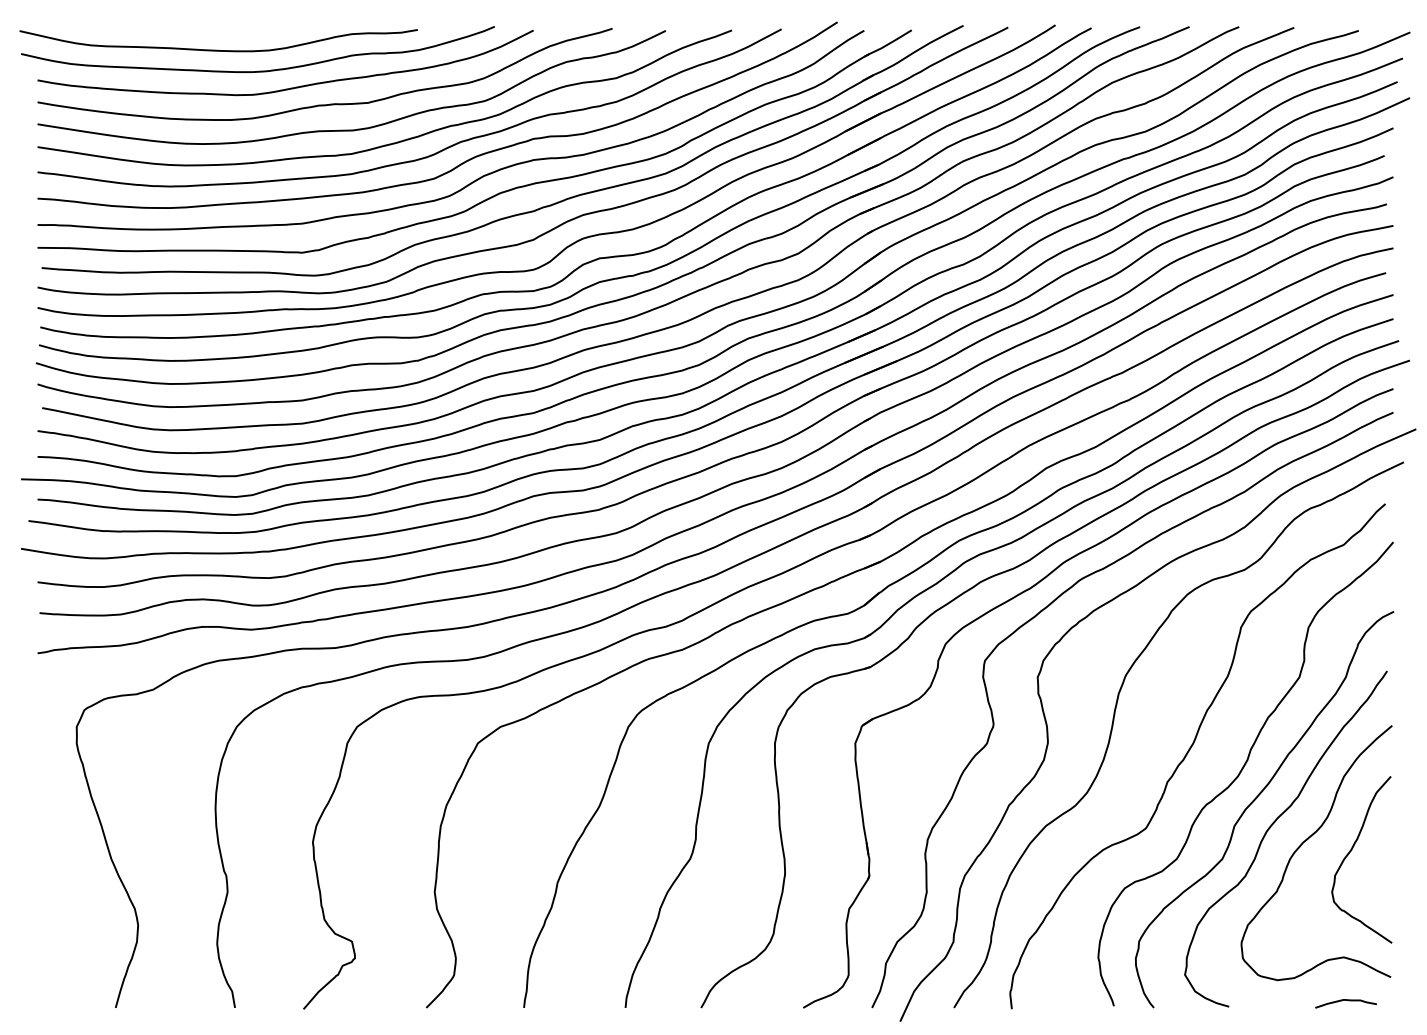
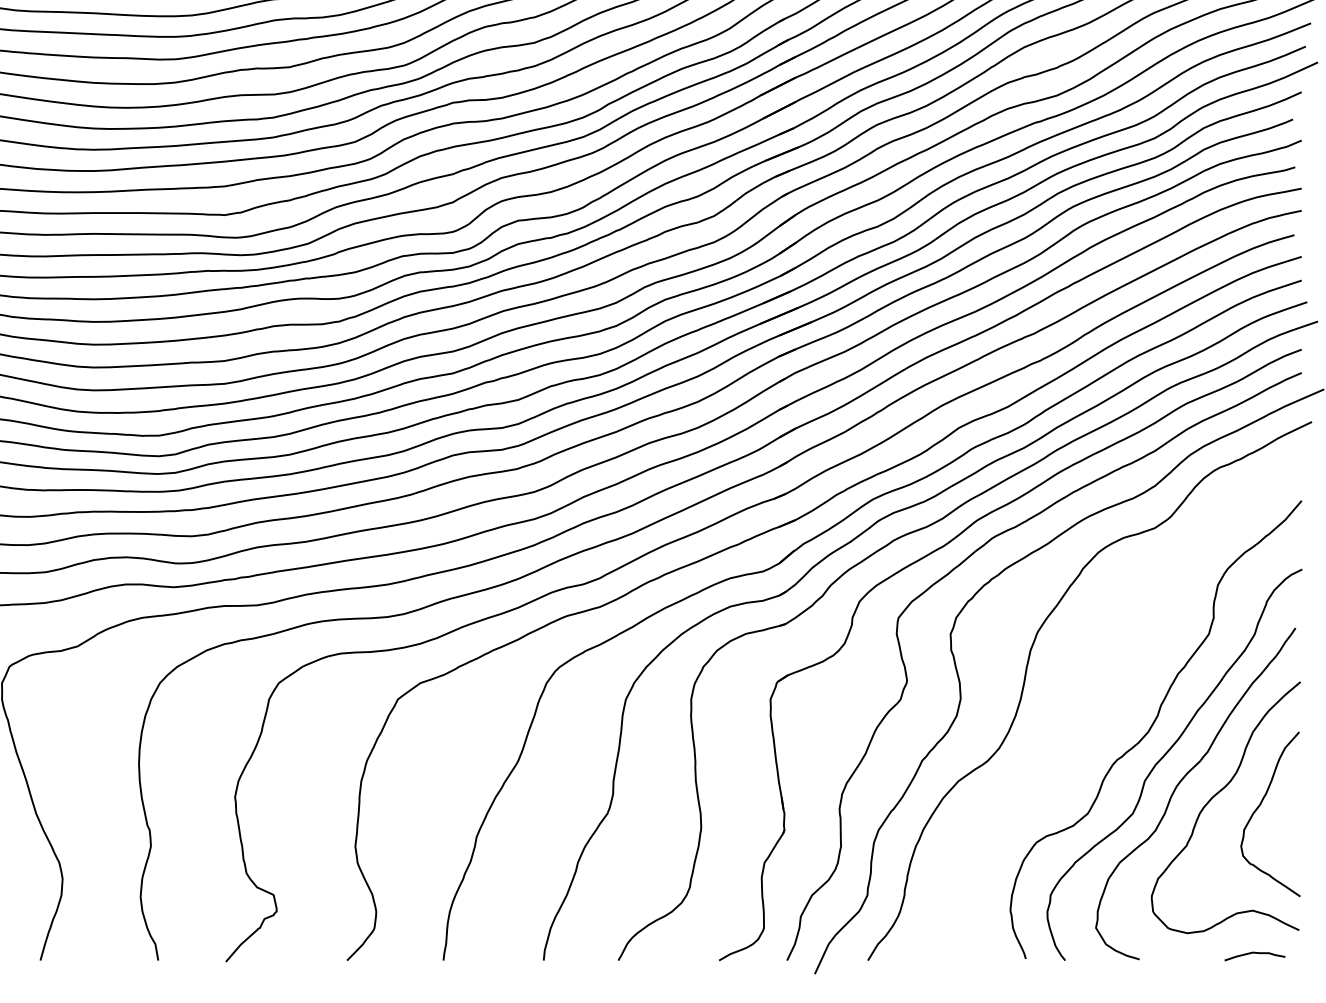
curve: (1190, 750) -> (1101, 706), removed

